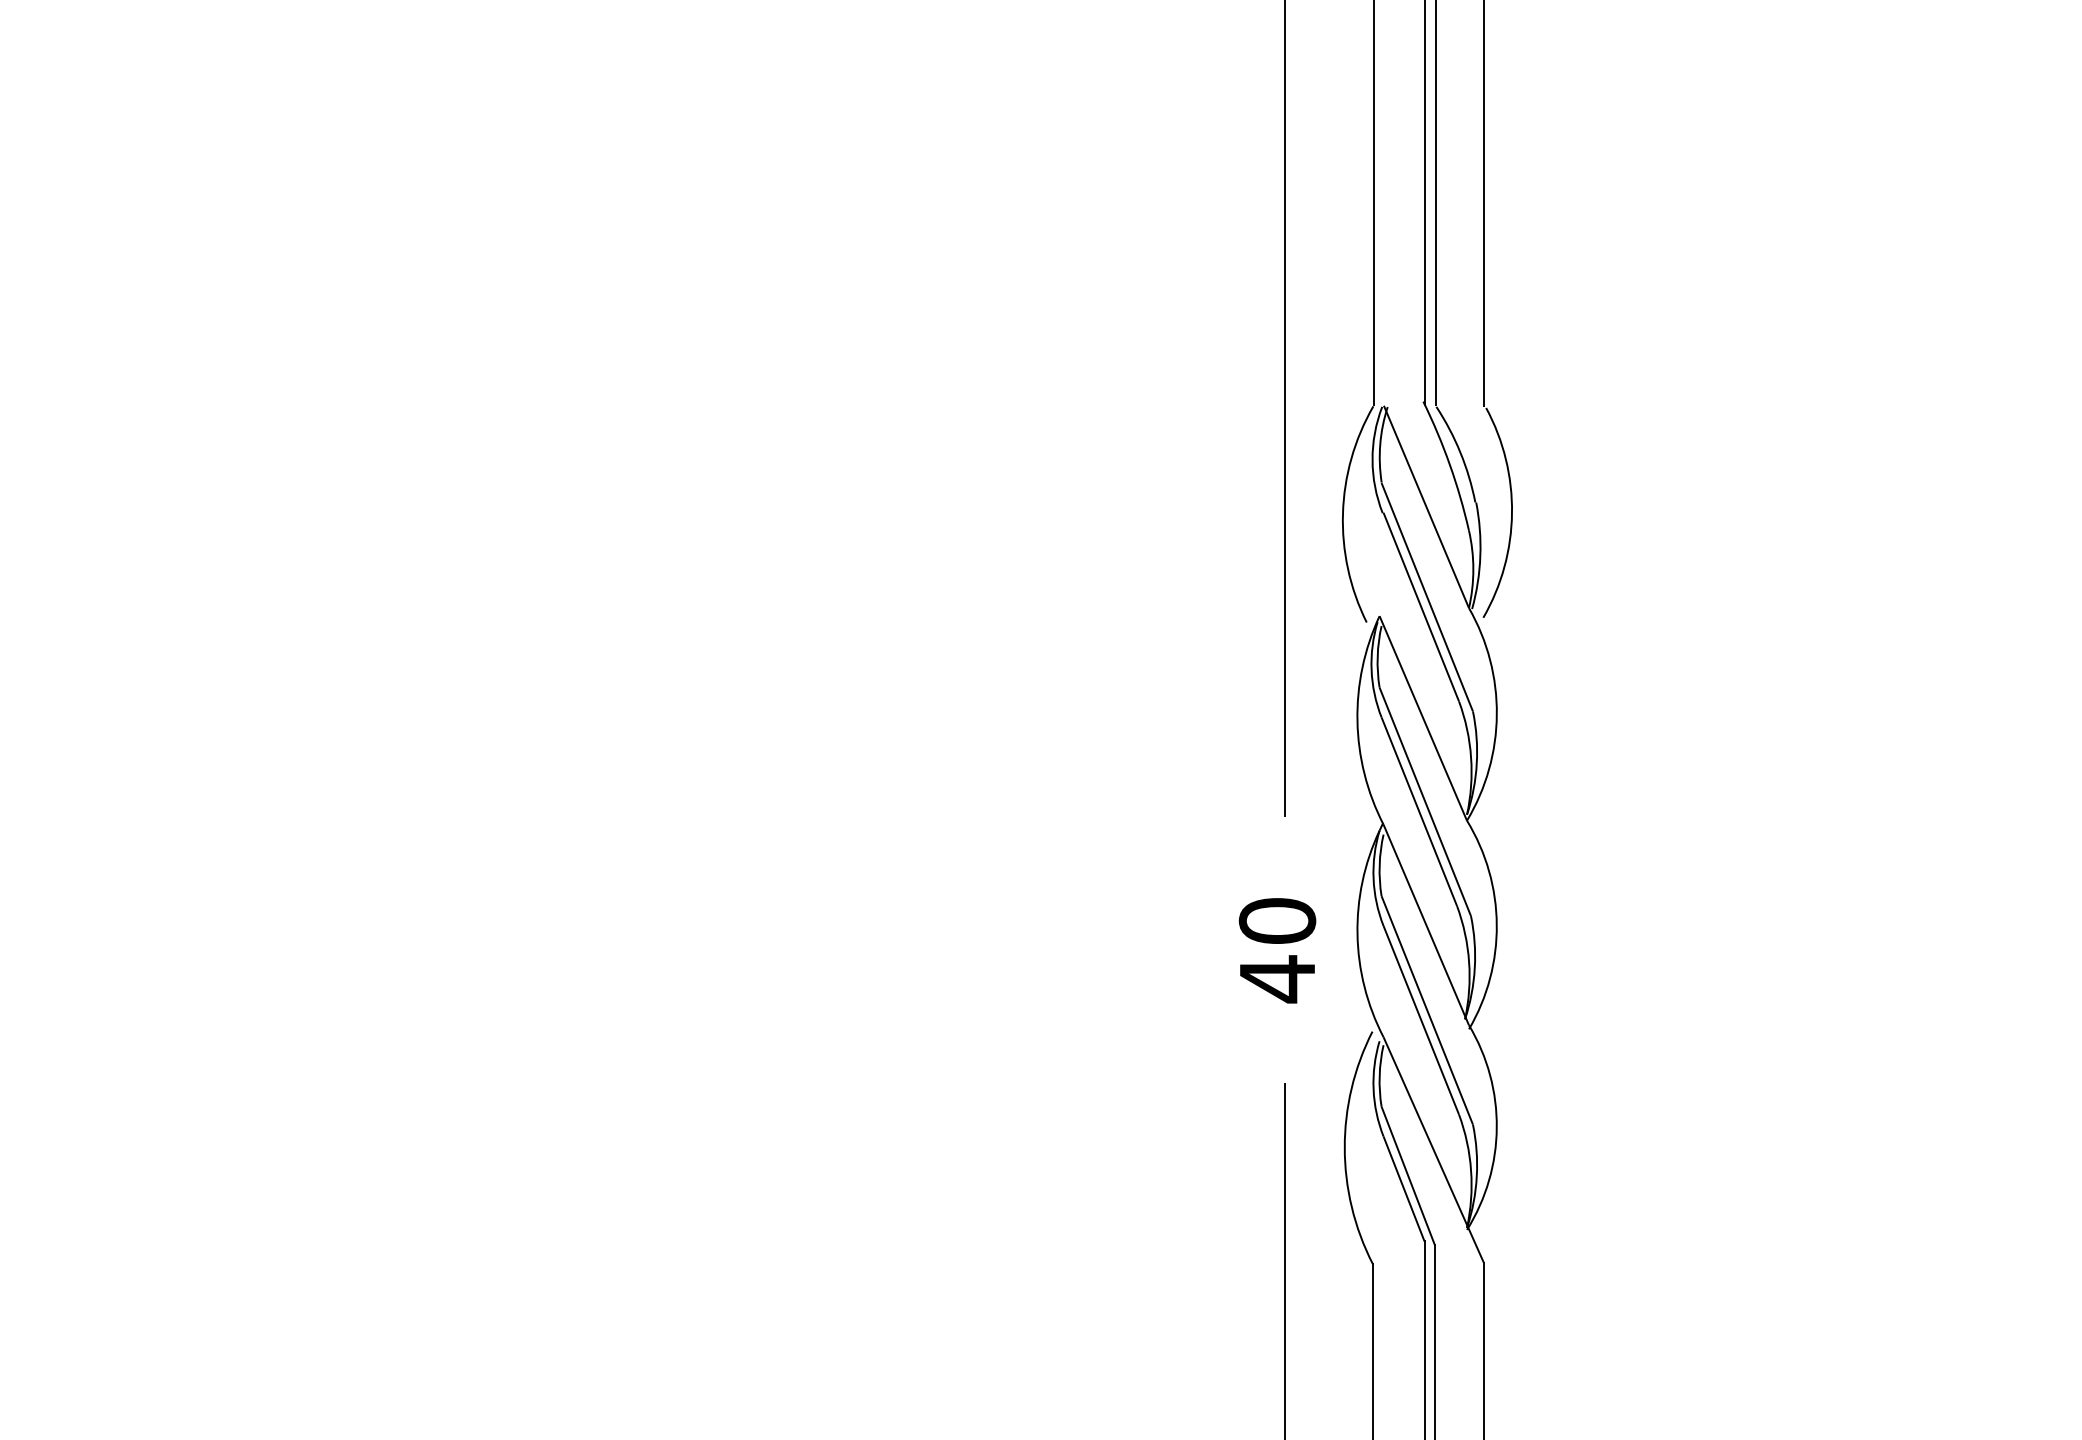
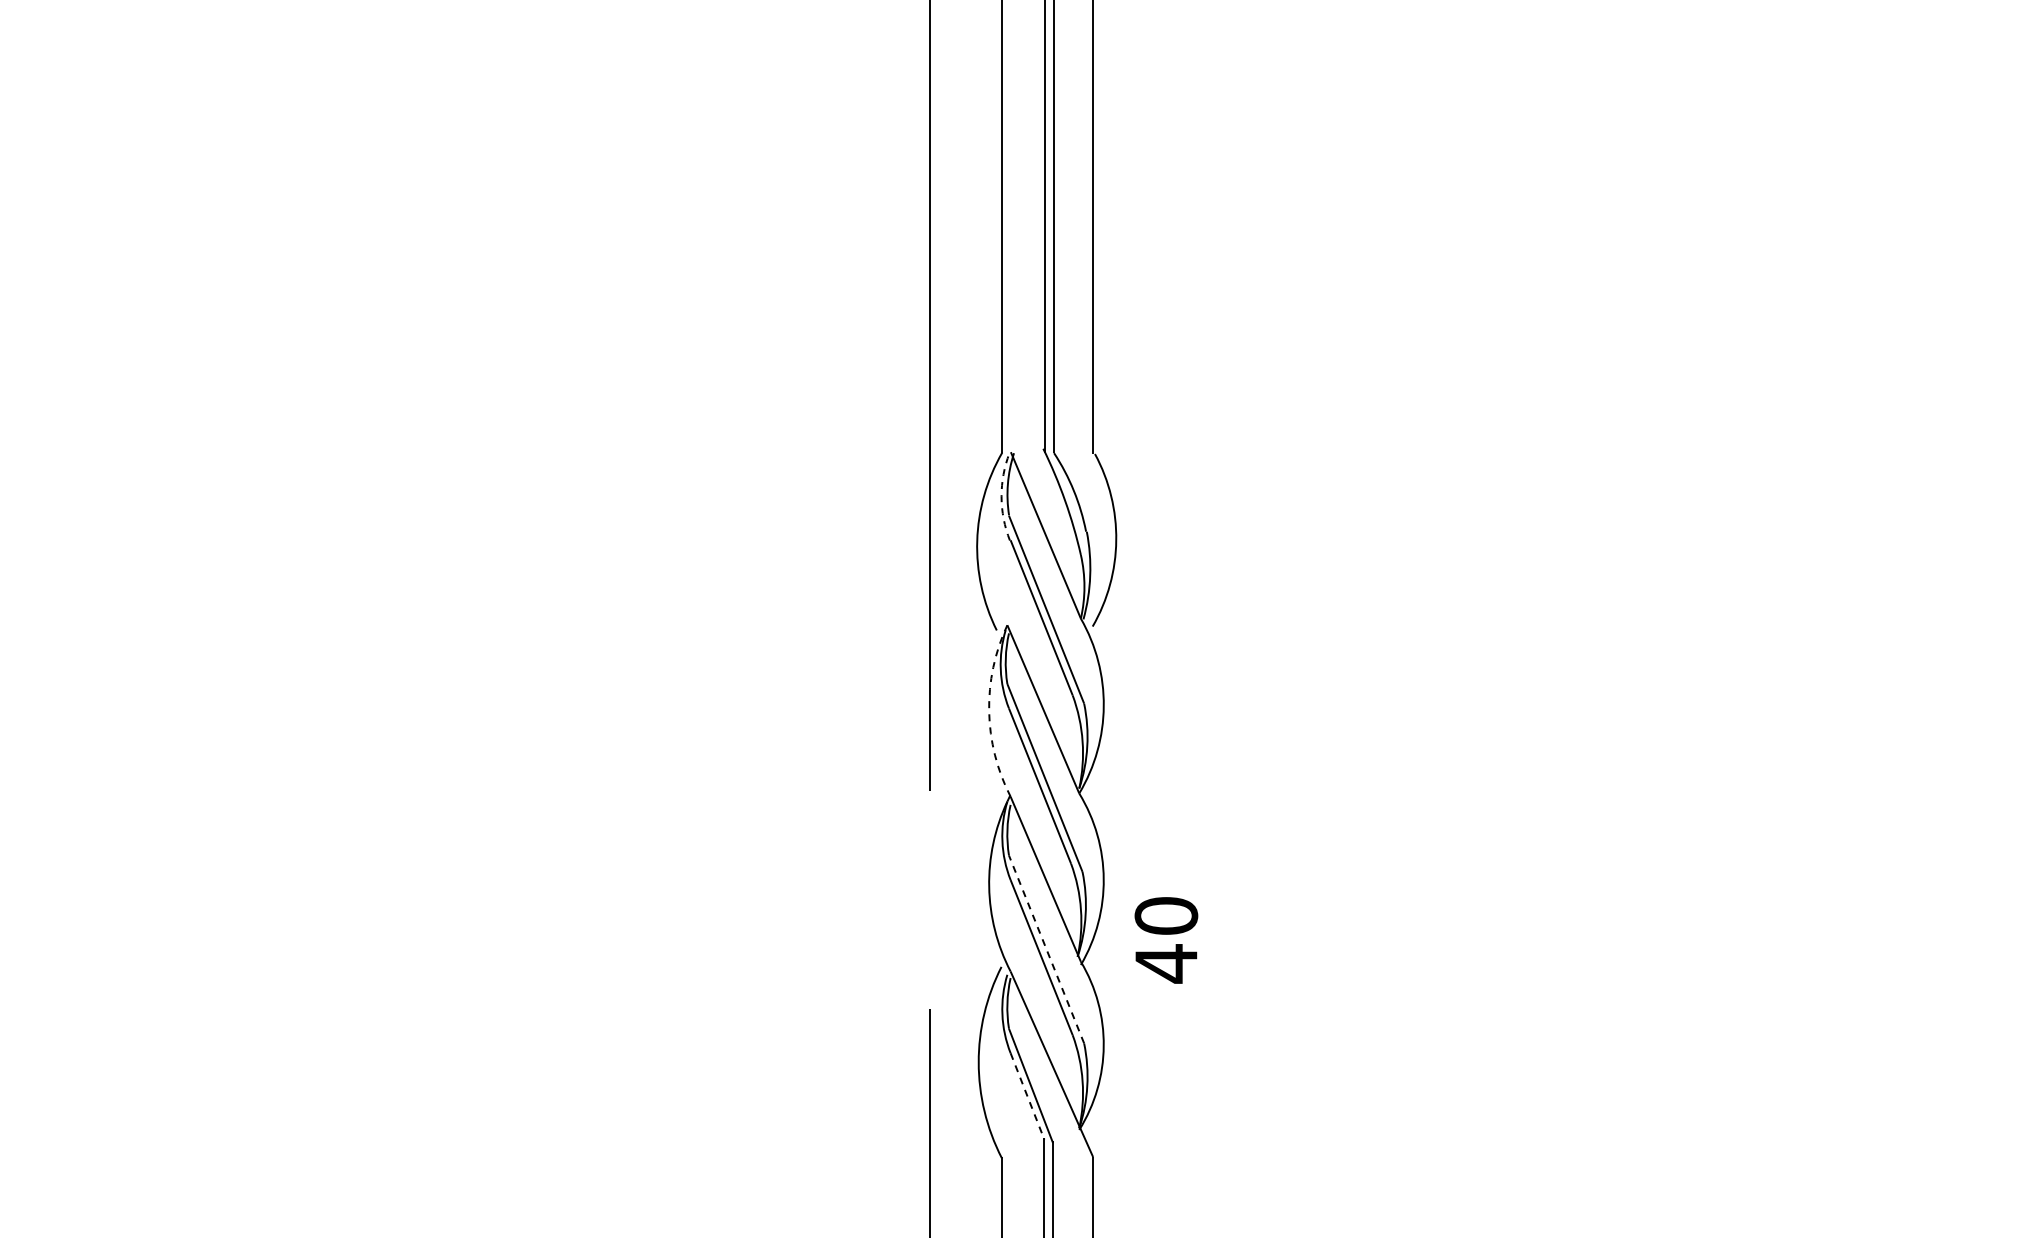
arc: (1372, 459) -> (1001, 496), solid -> dashed
arc: (1357, 721) -> (989, 711), solid -> dashed
text: (1277, 950) -> (1166, 940), moved
line: (1427, 1010) -> (1046, 949), solid -> dashed
line: (1404, 1189) -> (1027, 1096), solid -> dashed

